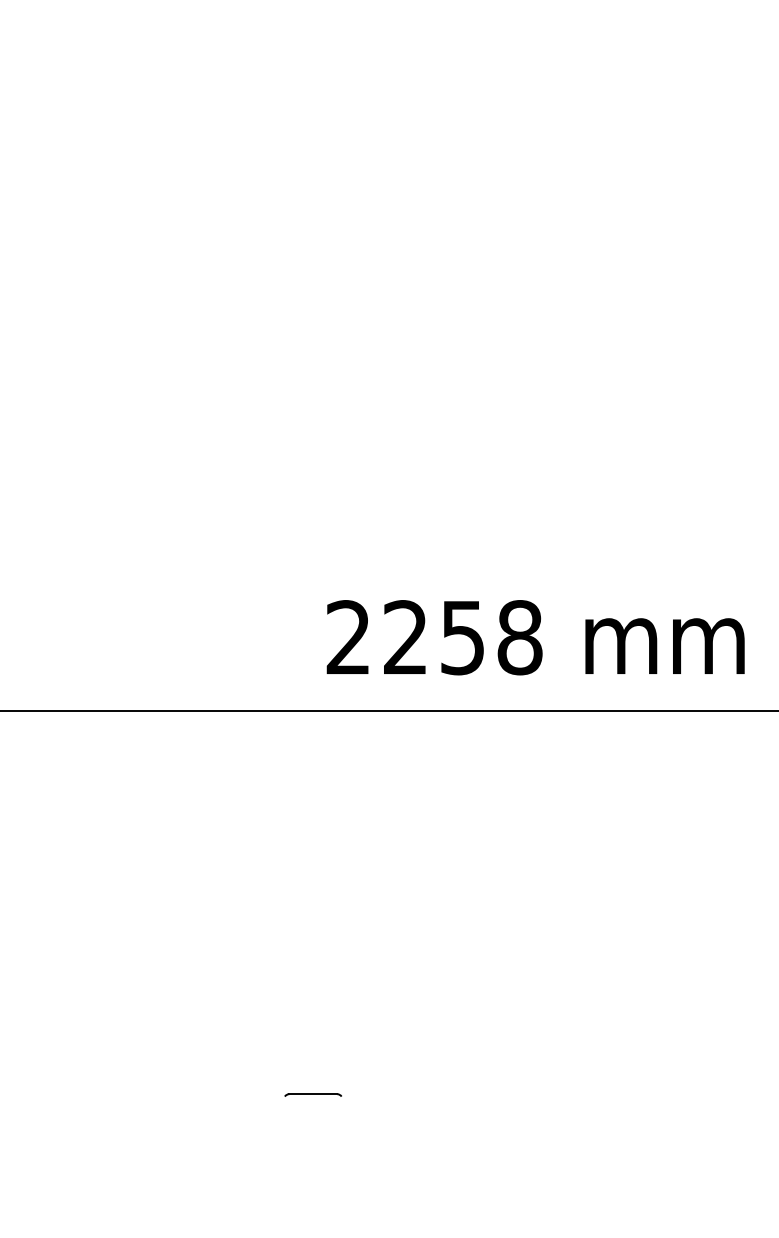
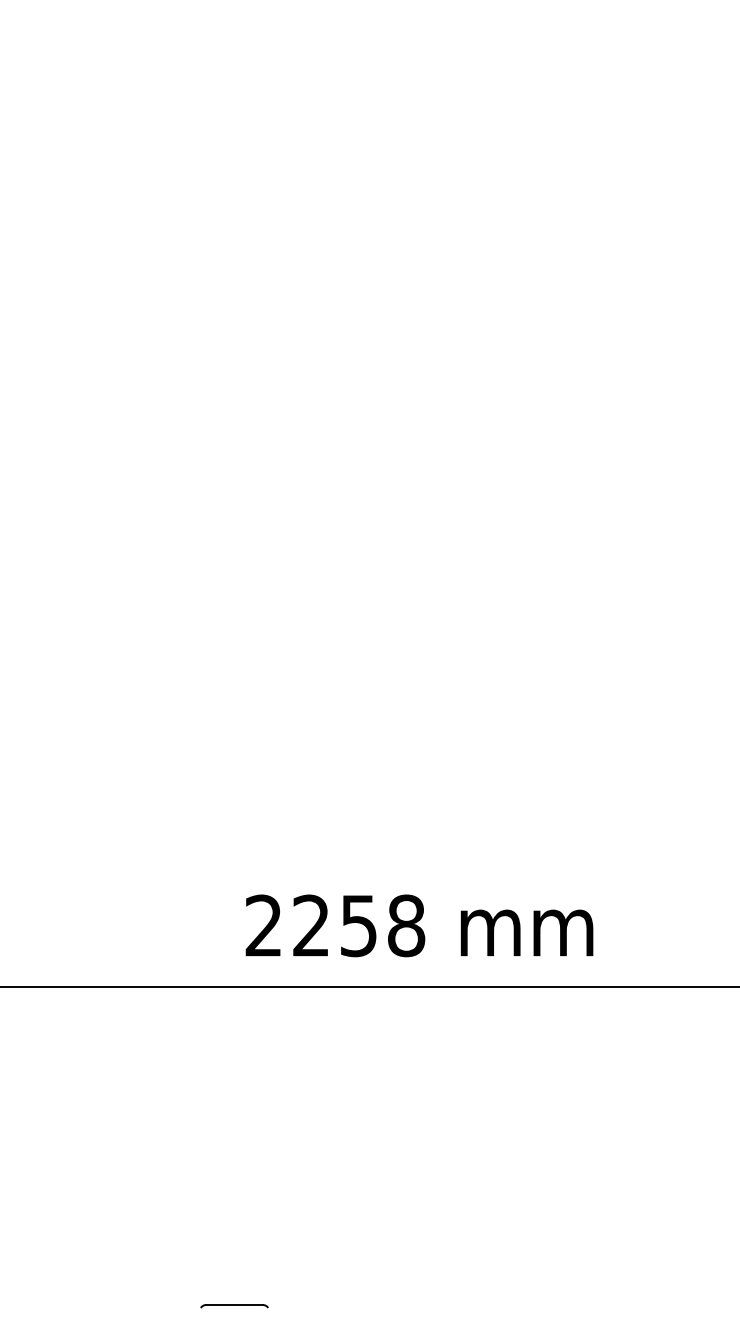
part: (313, 1095) -> (234, 1306), size x1.43

